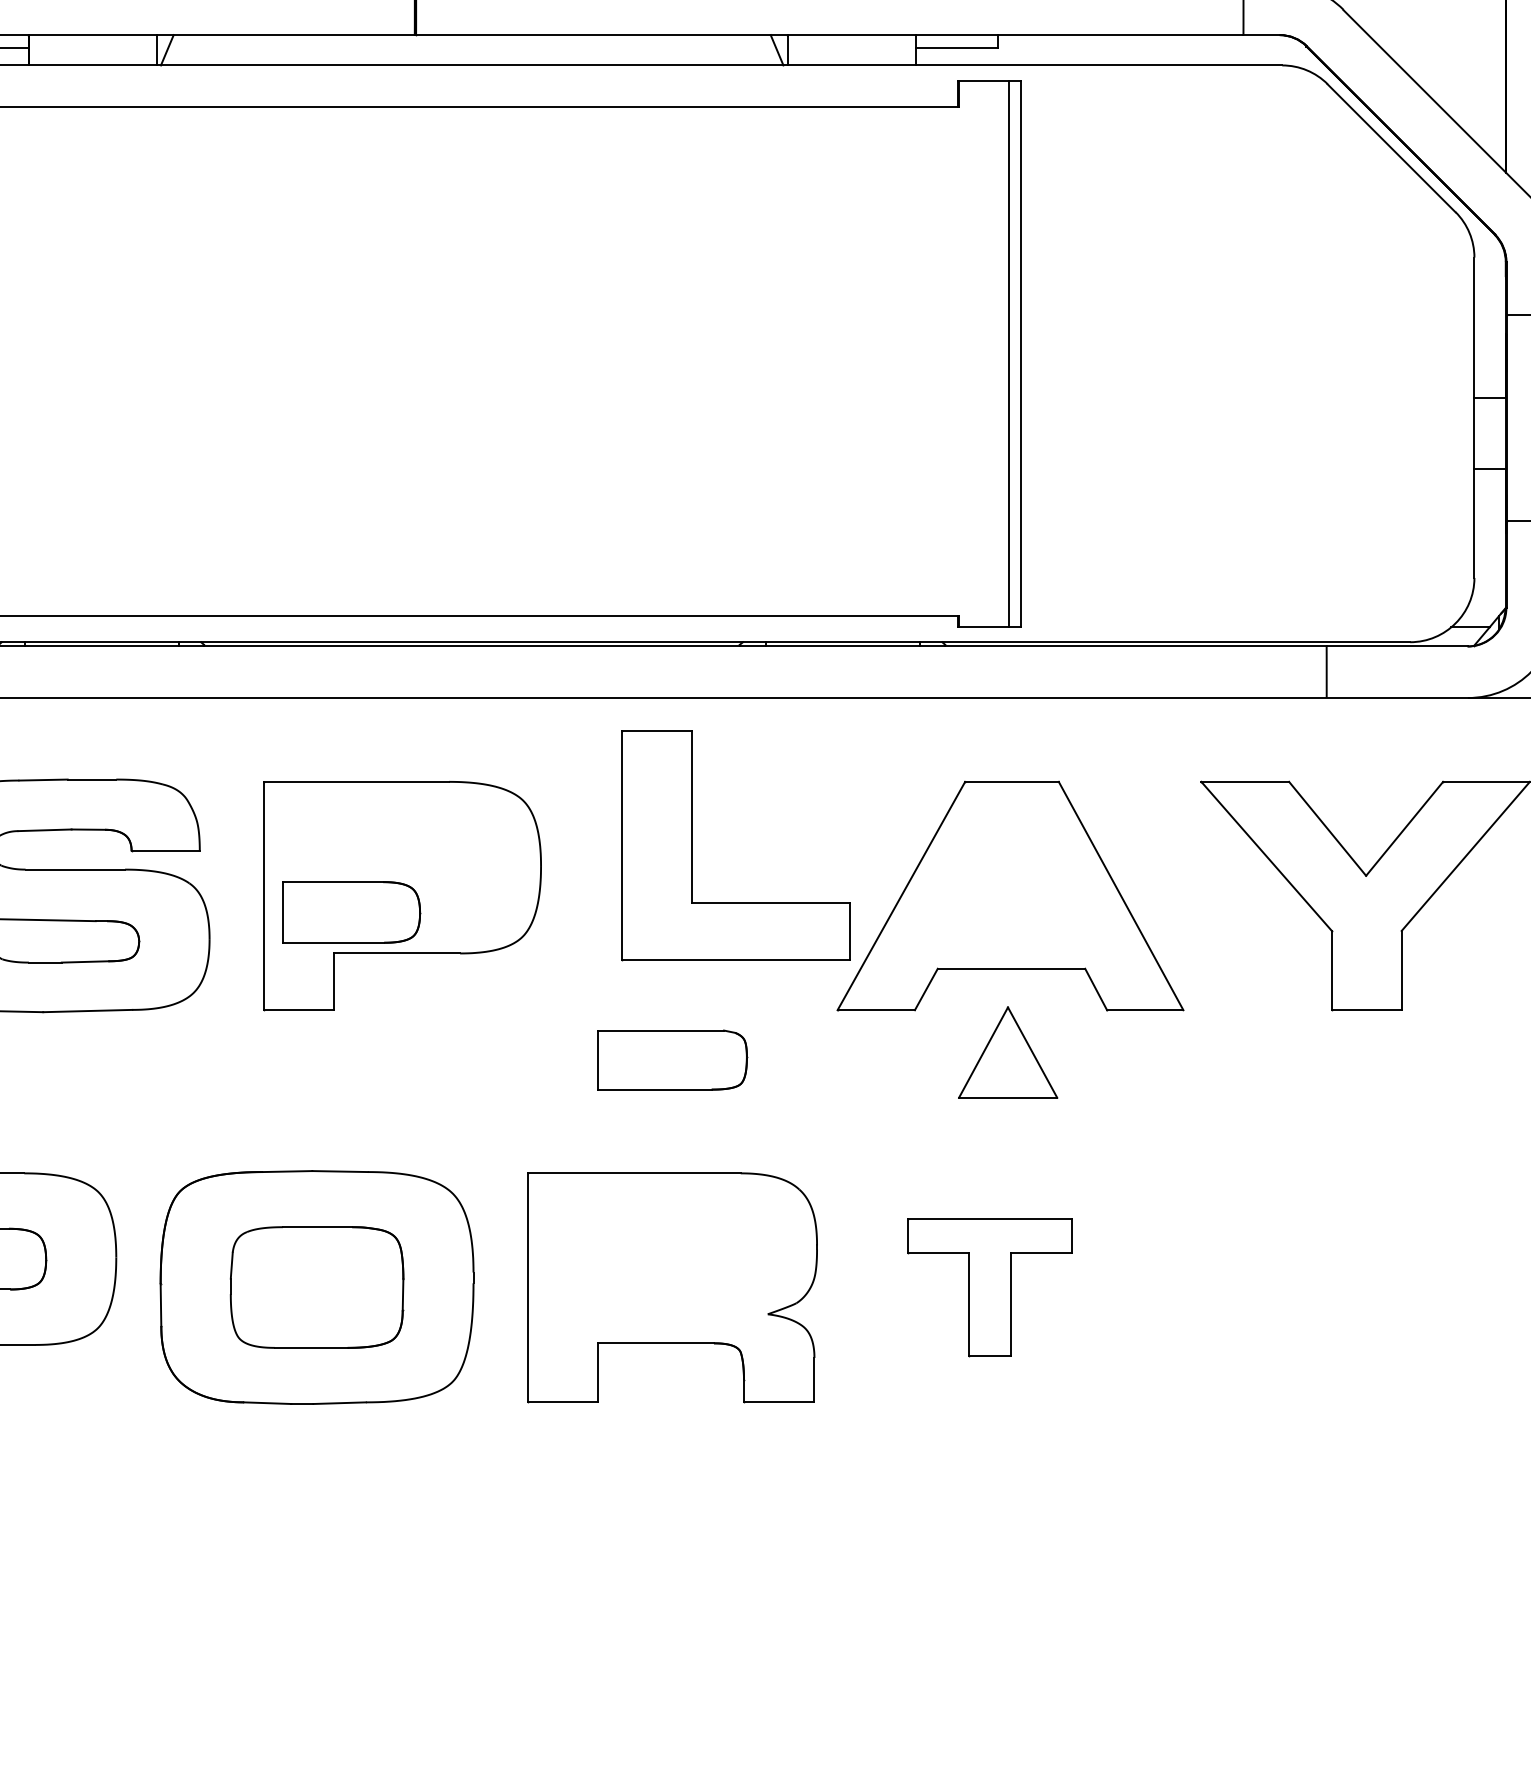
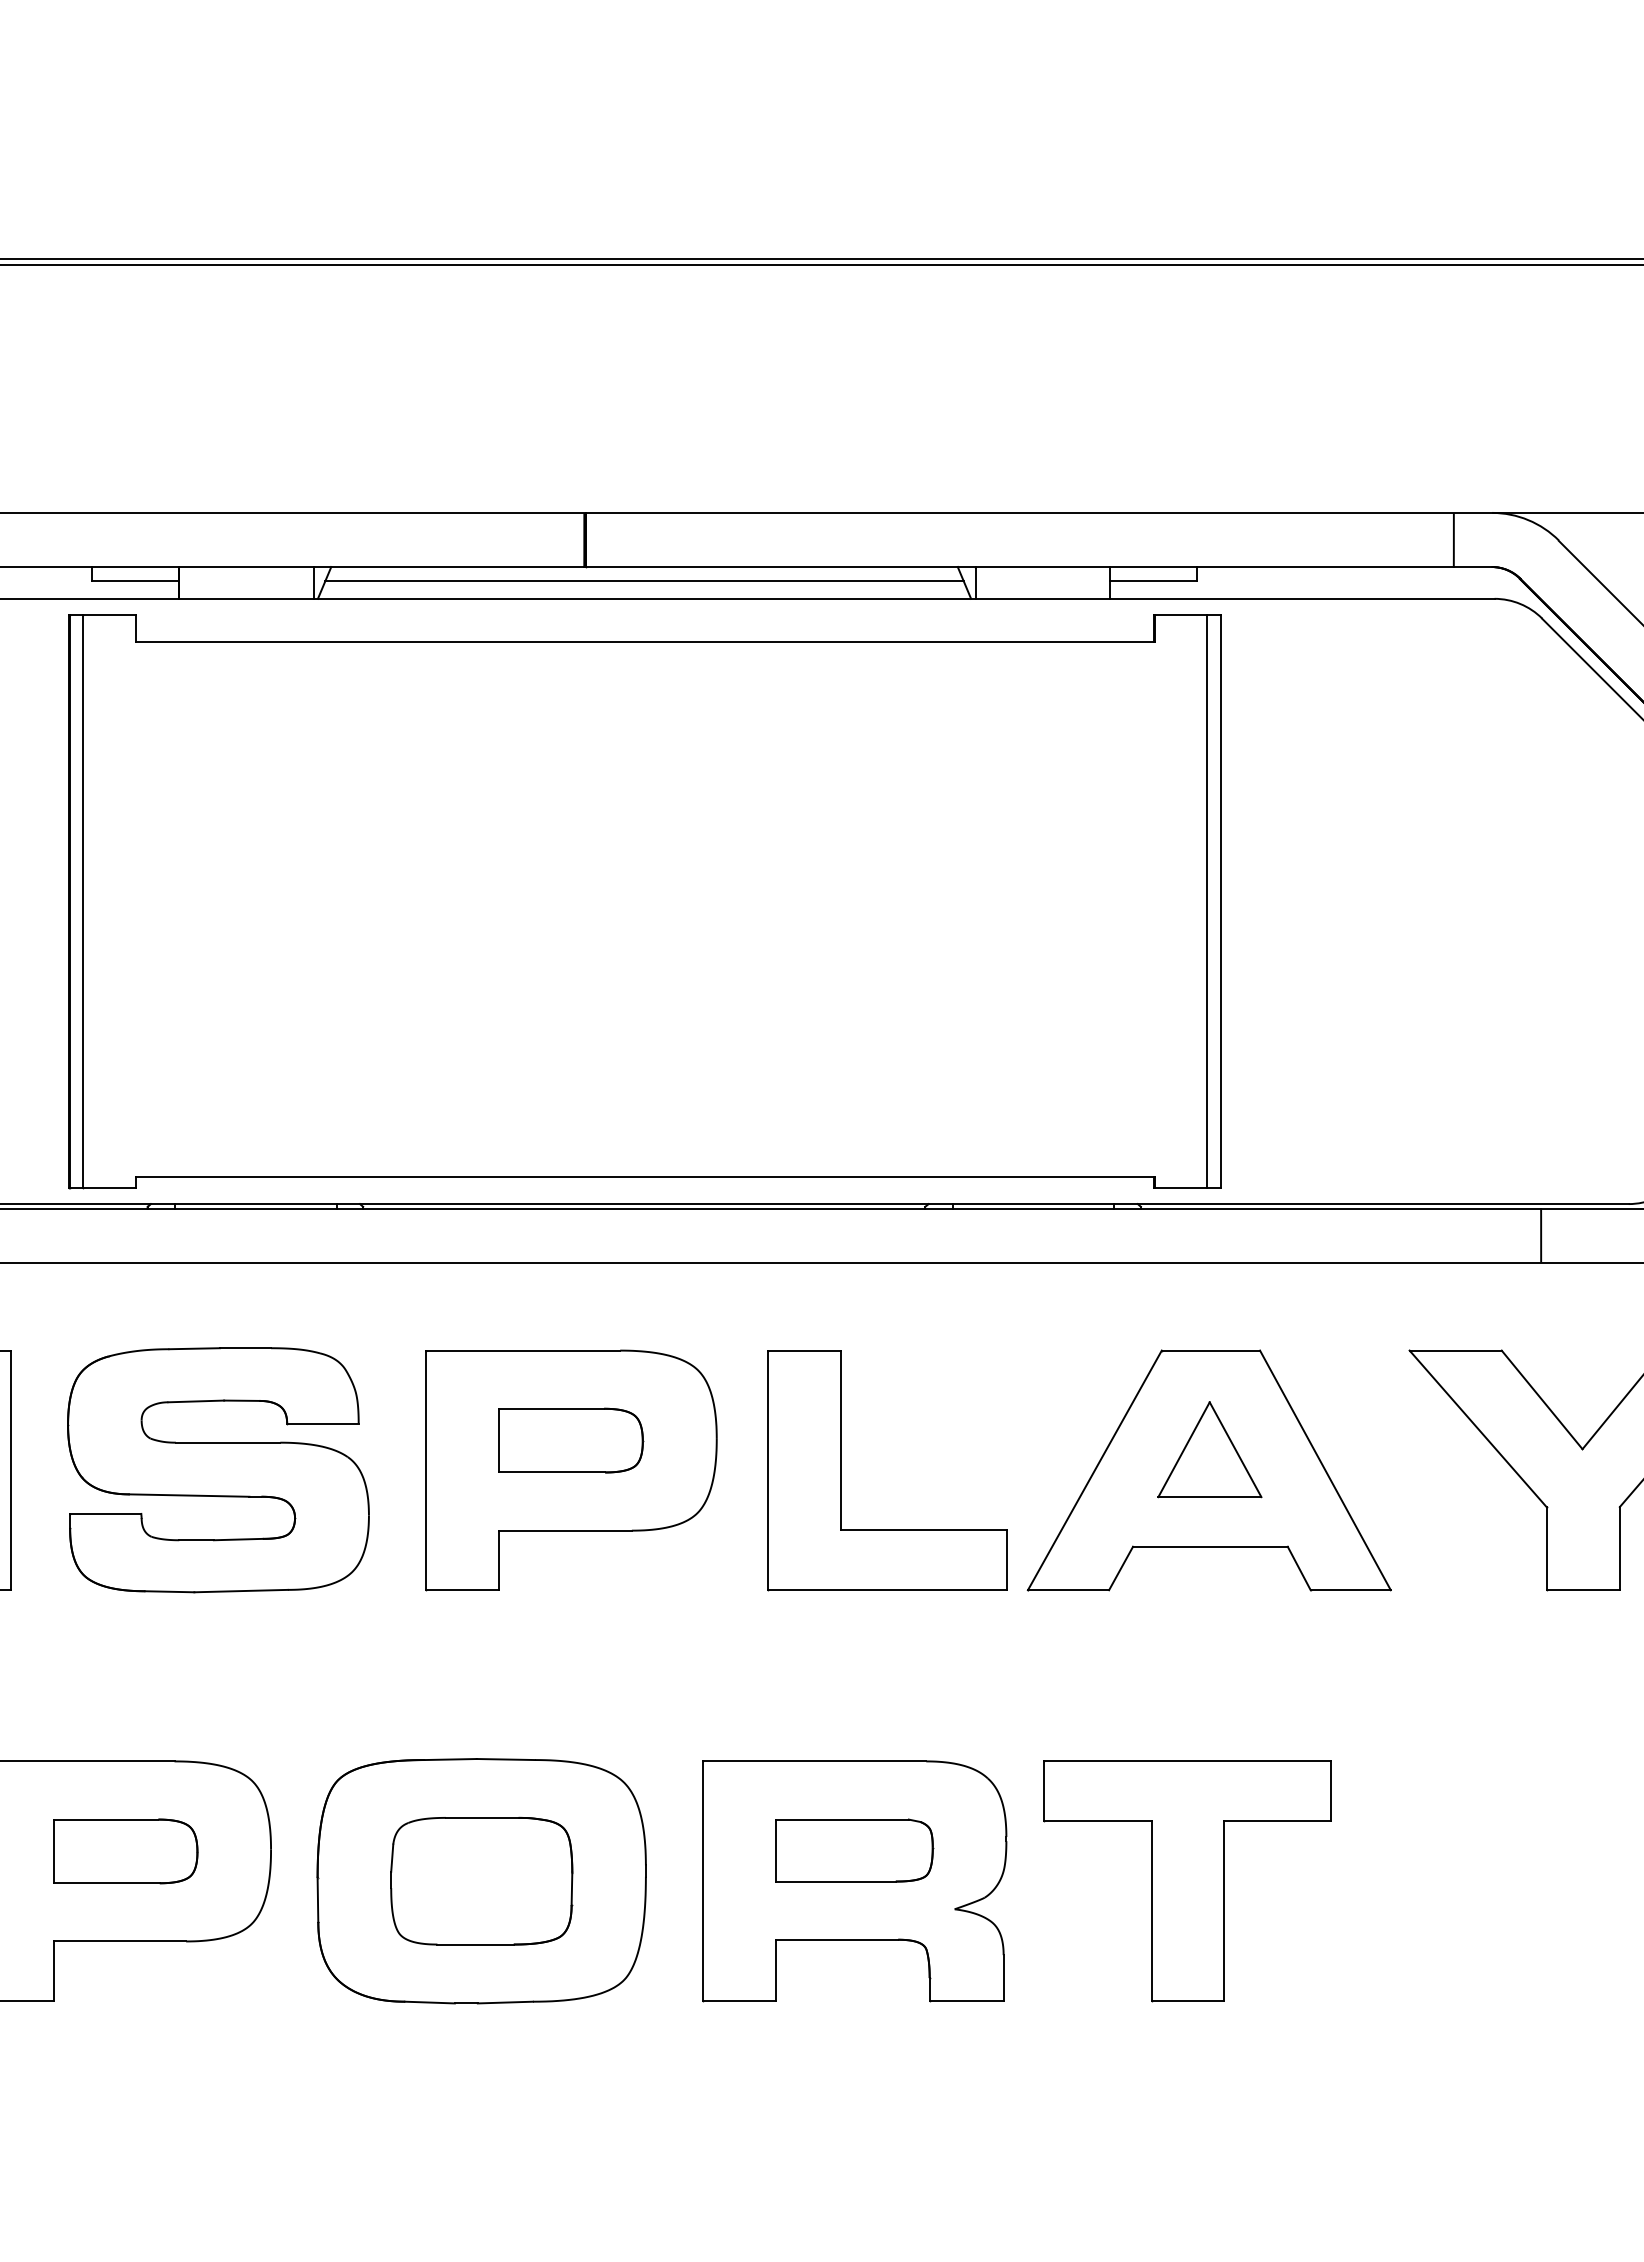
line: (472, 47) -> (644, 580), added
part: (692, 845) -> (841, 1470), moved
part: (352, 912) -> (571, 1440), moved
part: (1007, 1052) -> (1209, 1449), moved
part: (672, 1060) -> (854, 1850), moved
part: (989, 1287) -> (1187, 1881), size x1.67

